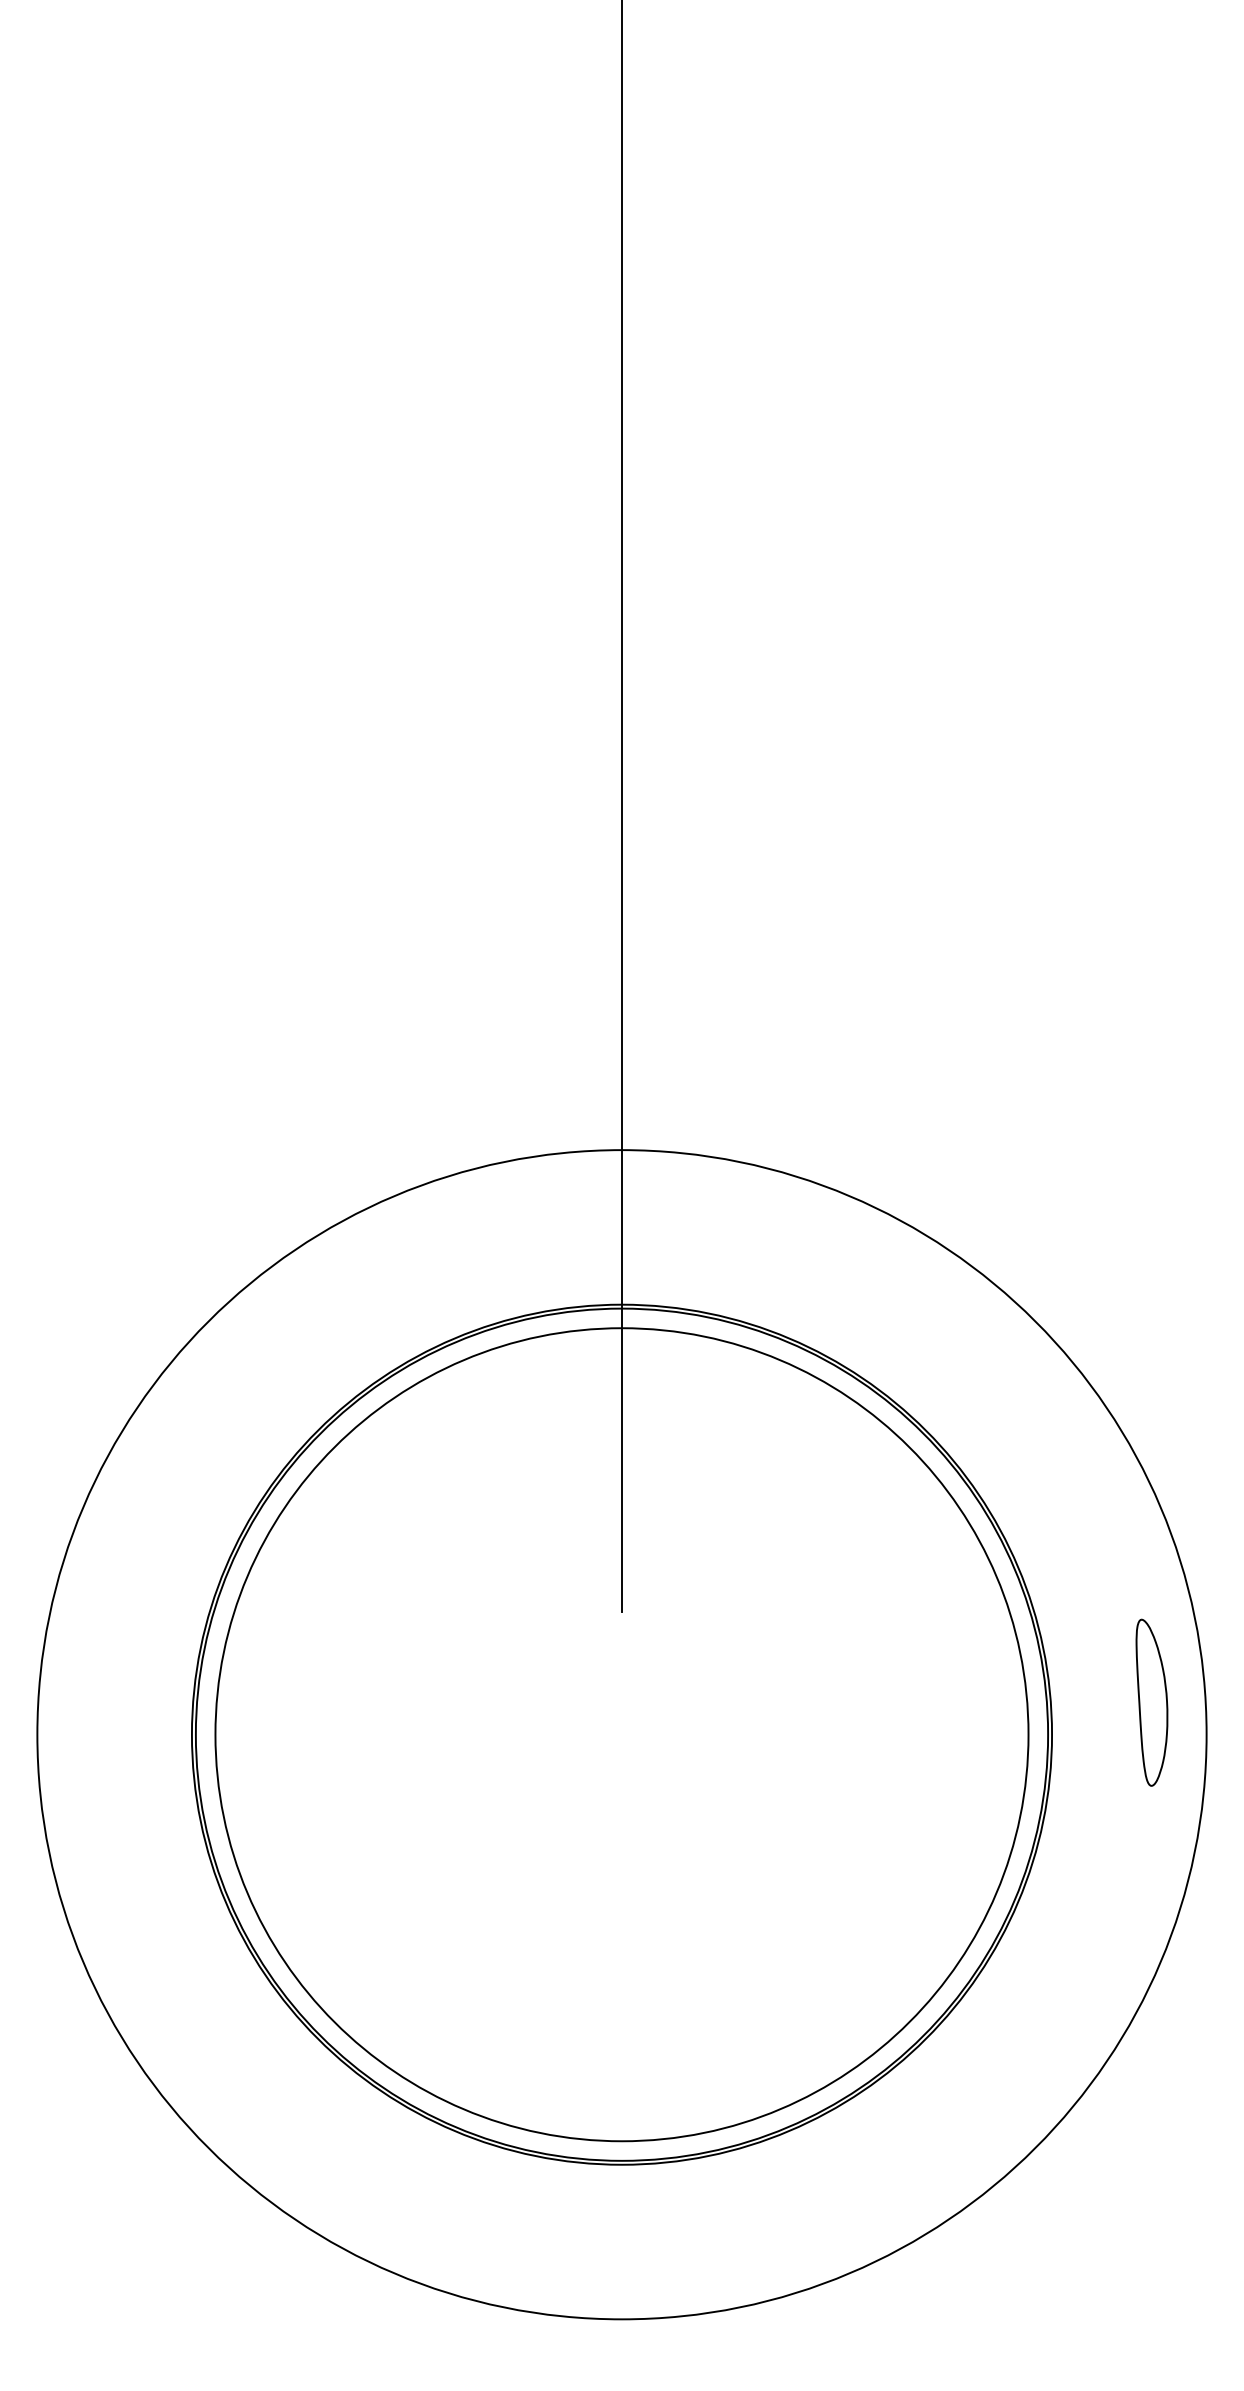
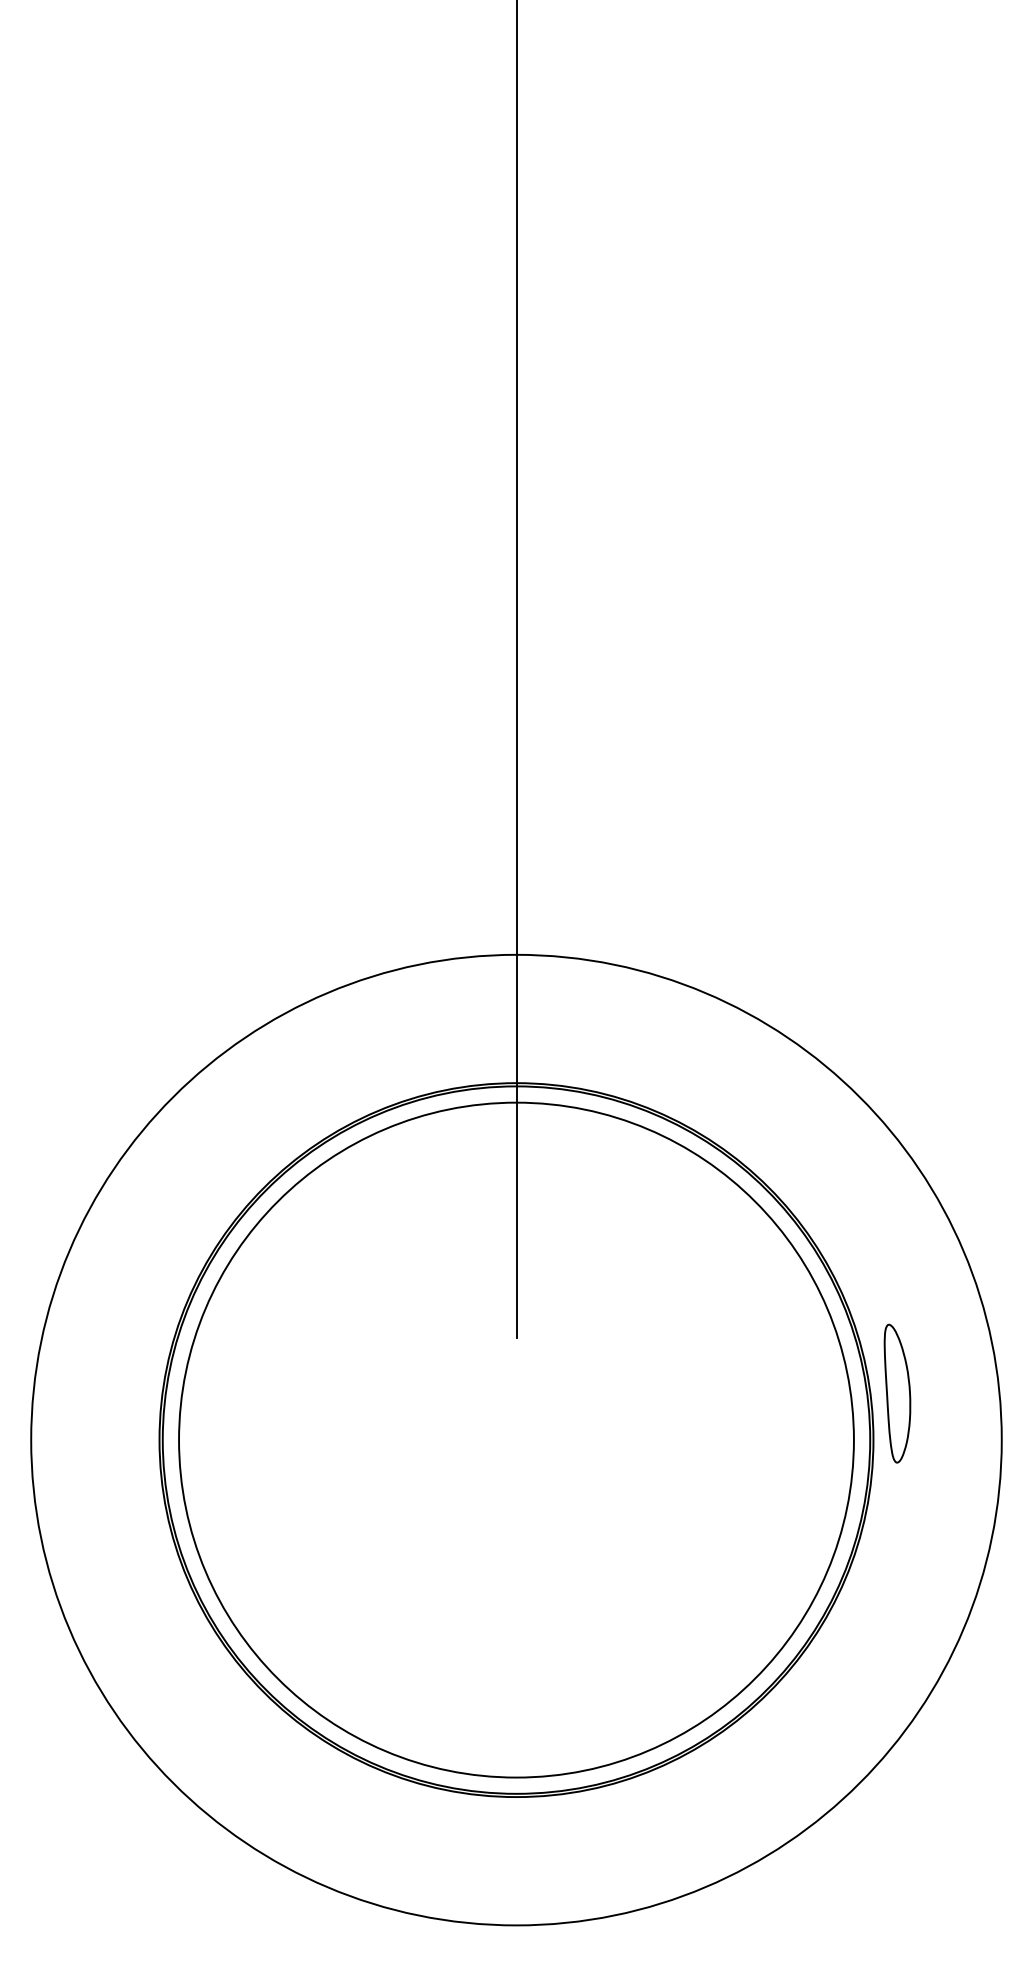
part: (1151, 1702) -> (897, 1393), moved

